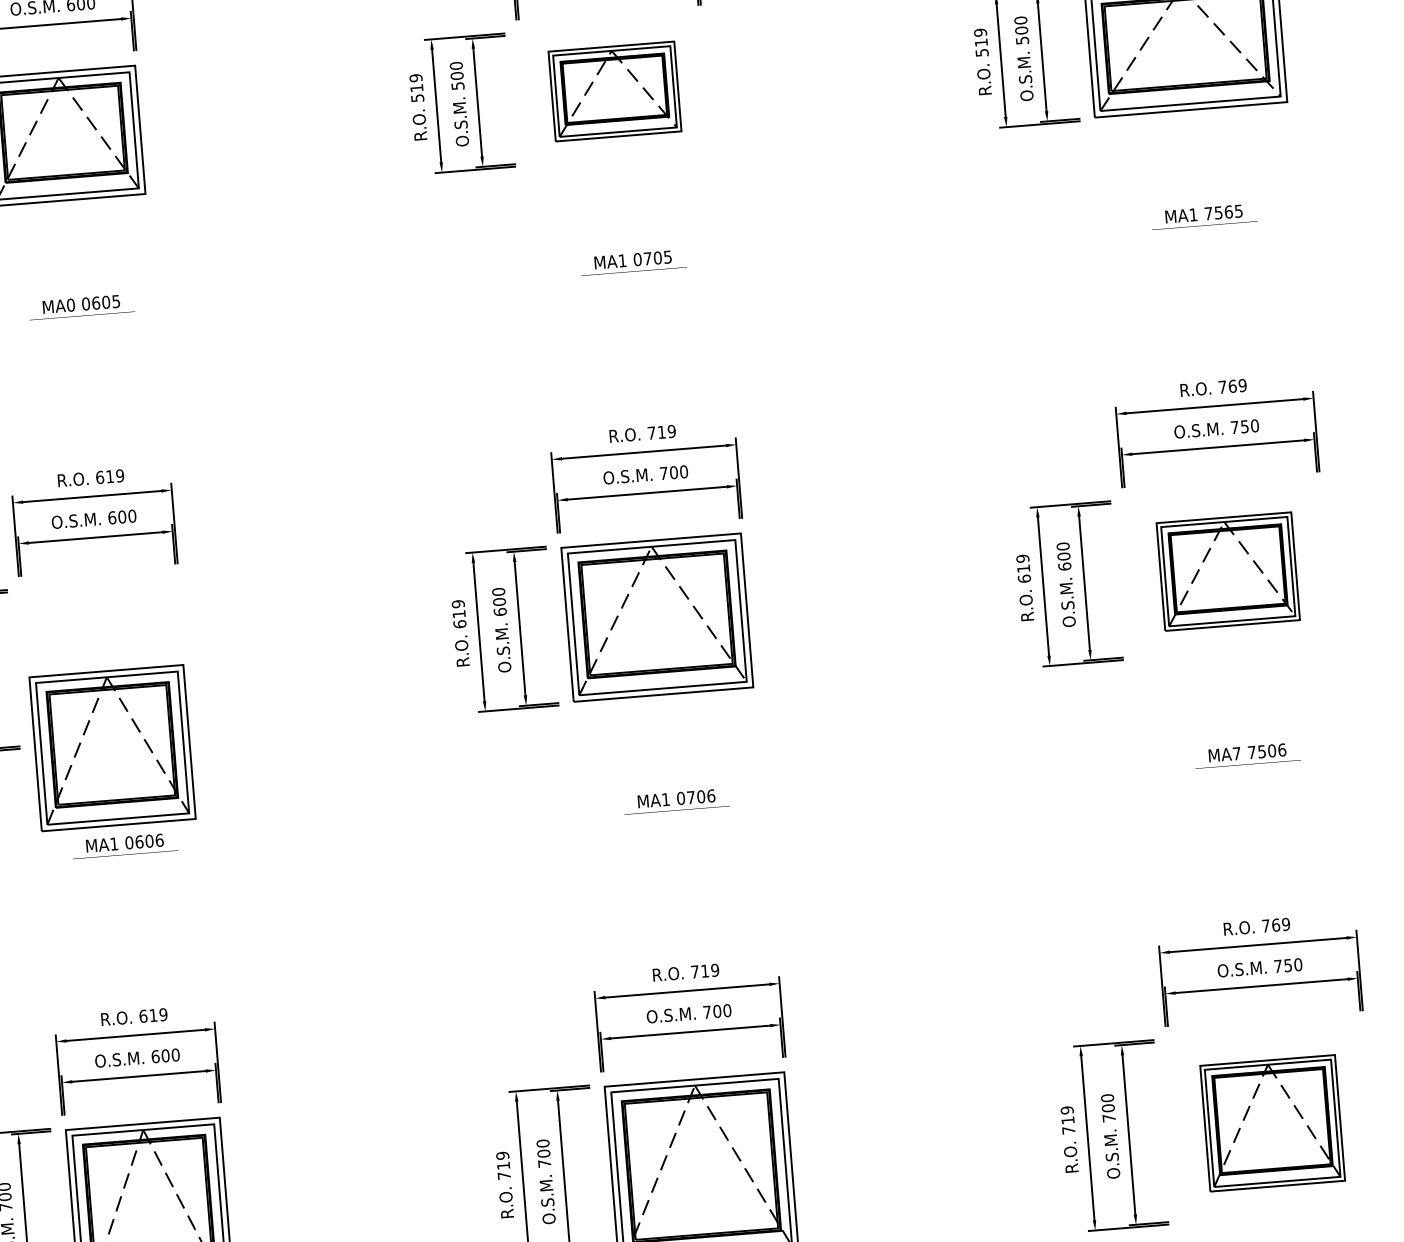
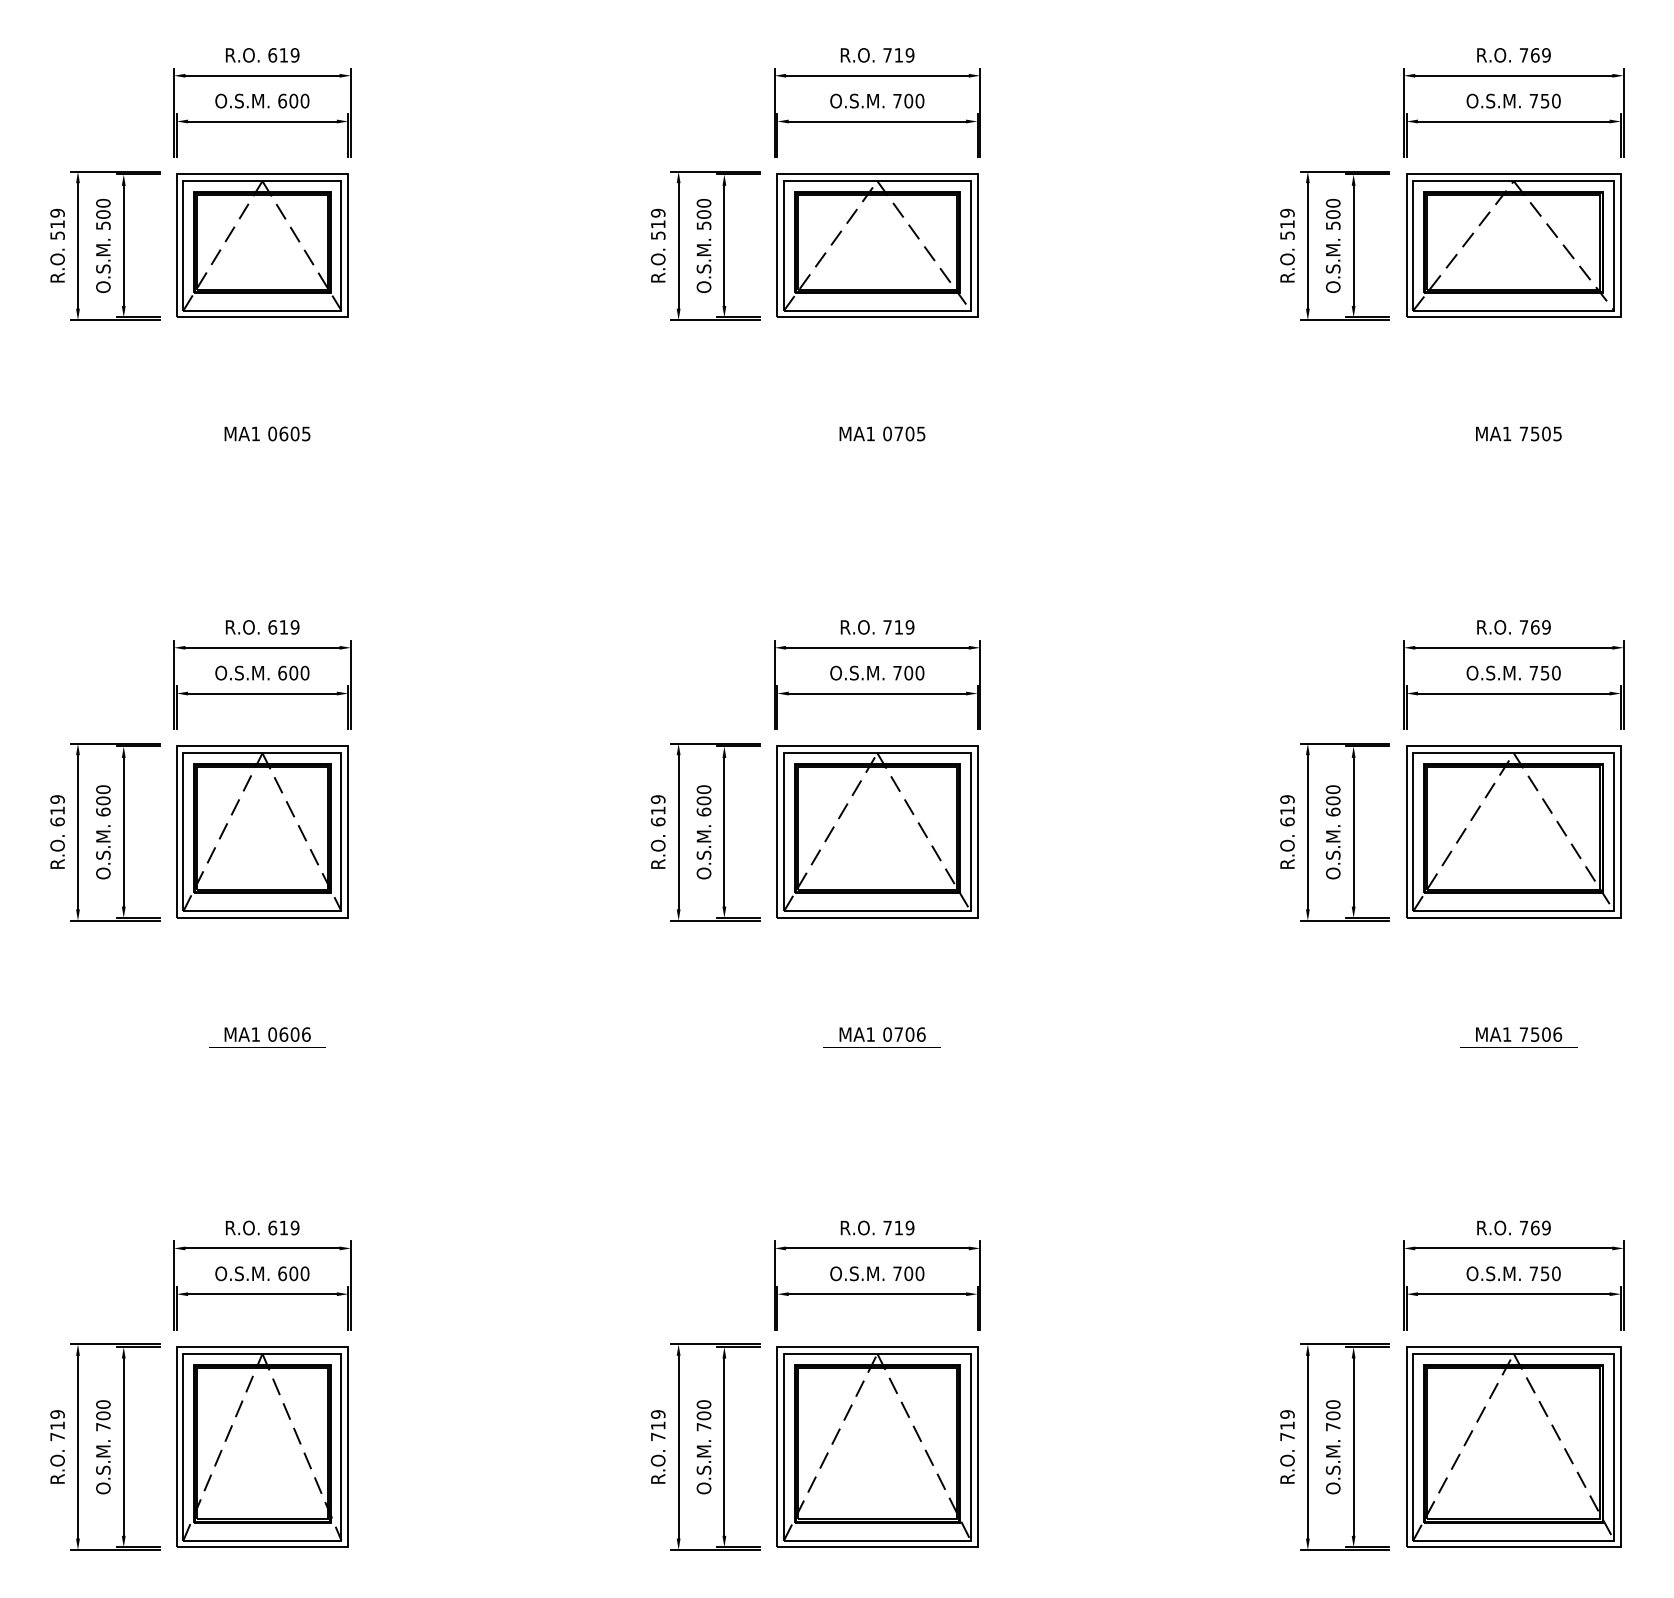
part: (615, 91) -> (877, 245), size x1.43
text: (1228, 211) -> (1546, 433), 7565 -> 7505
text: (70, 304) -> (255, 433), MA0 -> MA1
part: (1227, 571) -> (1513, 831), size x1.43
part: (112, 747) -> (262, 831), moved
text: (1237, 753) -> (1507, 1034), MA7 -> MA1
part: (1272, 1122) -> (1513, 1446), size x1.43

